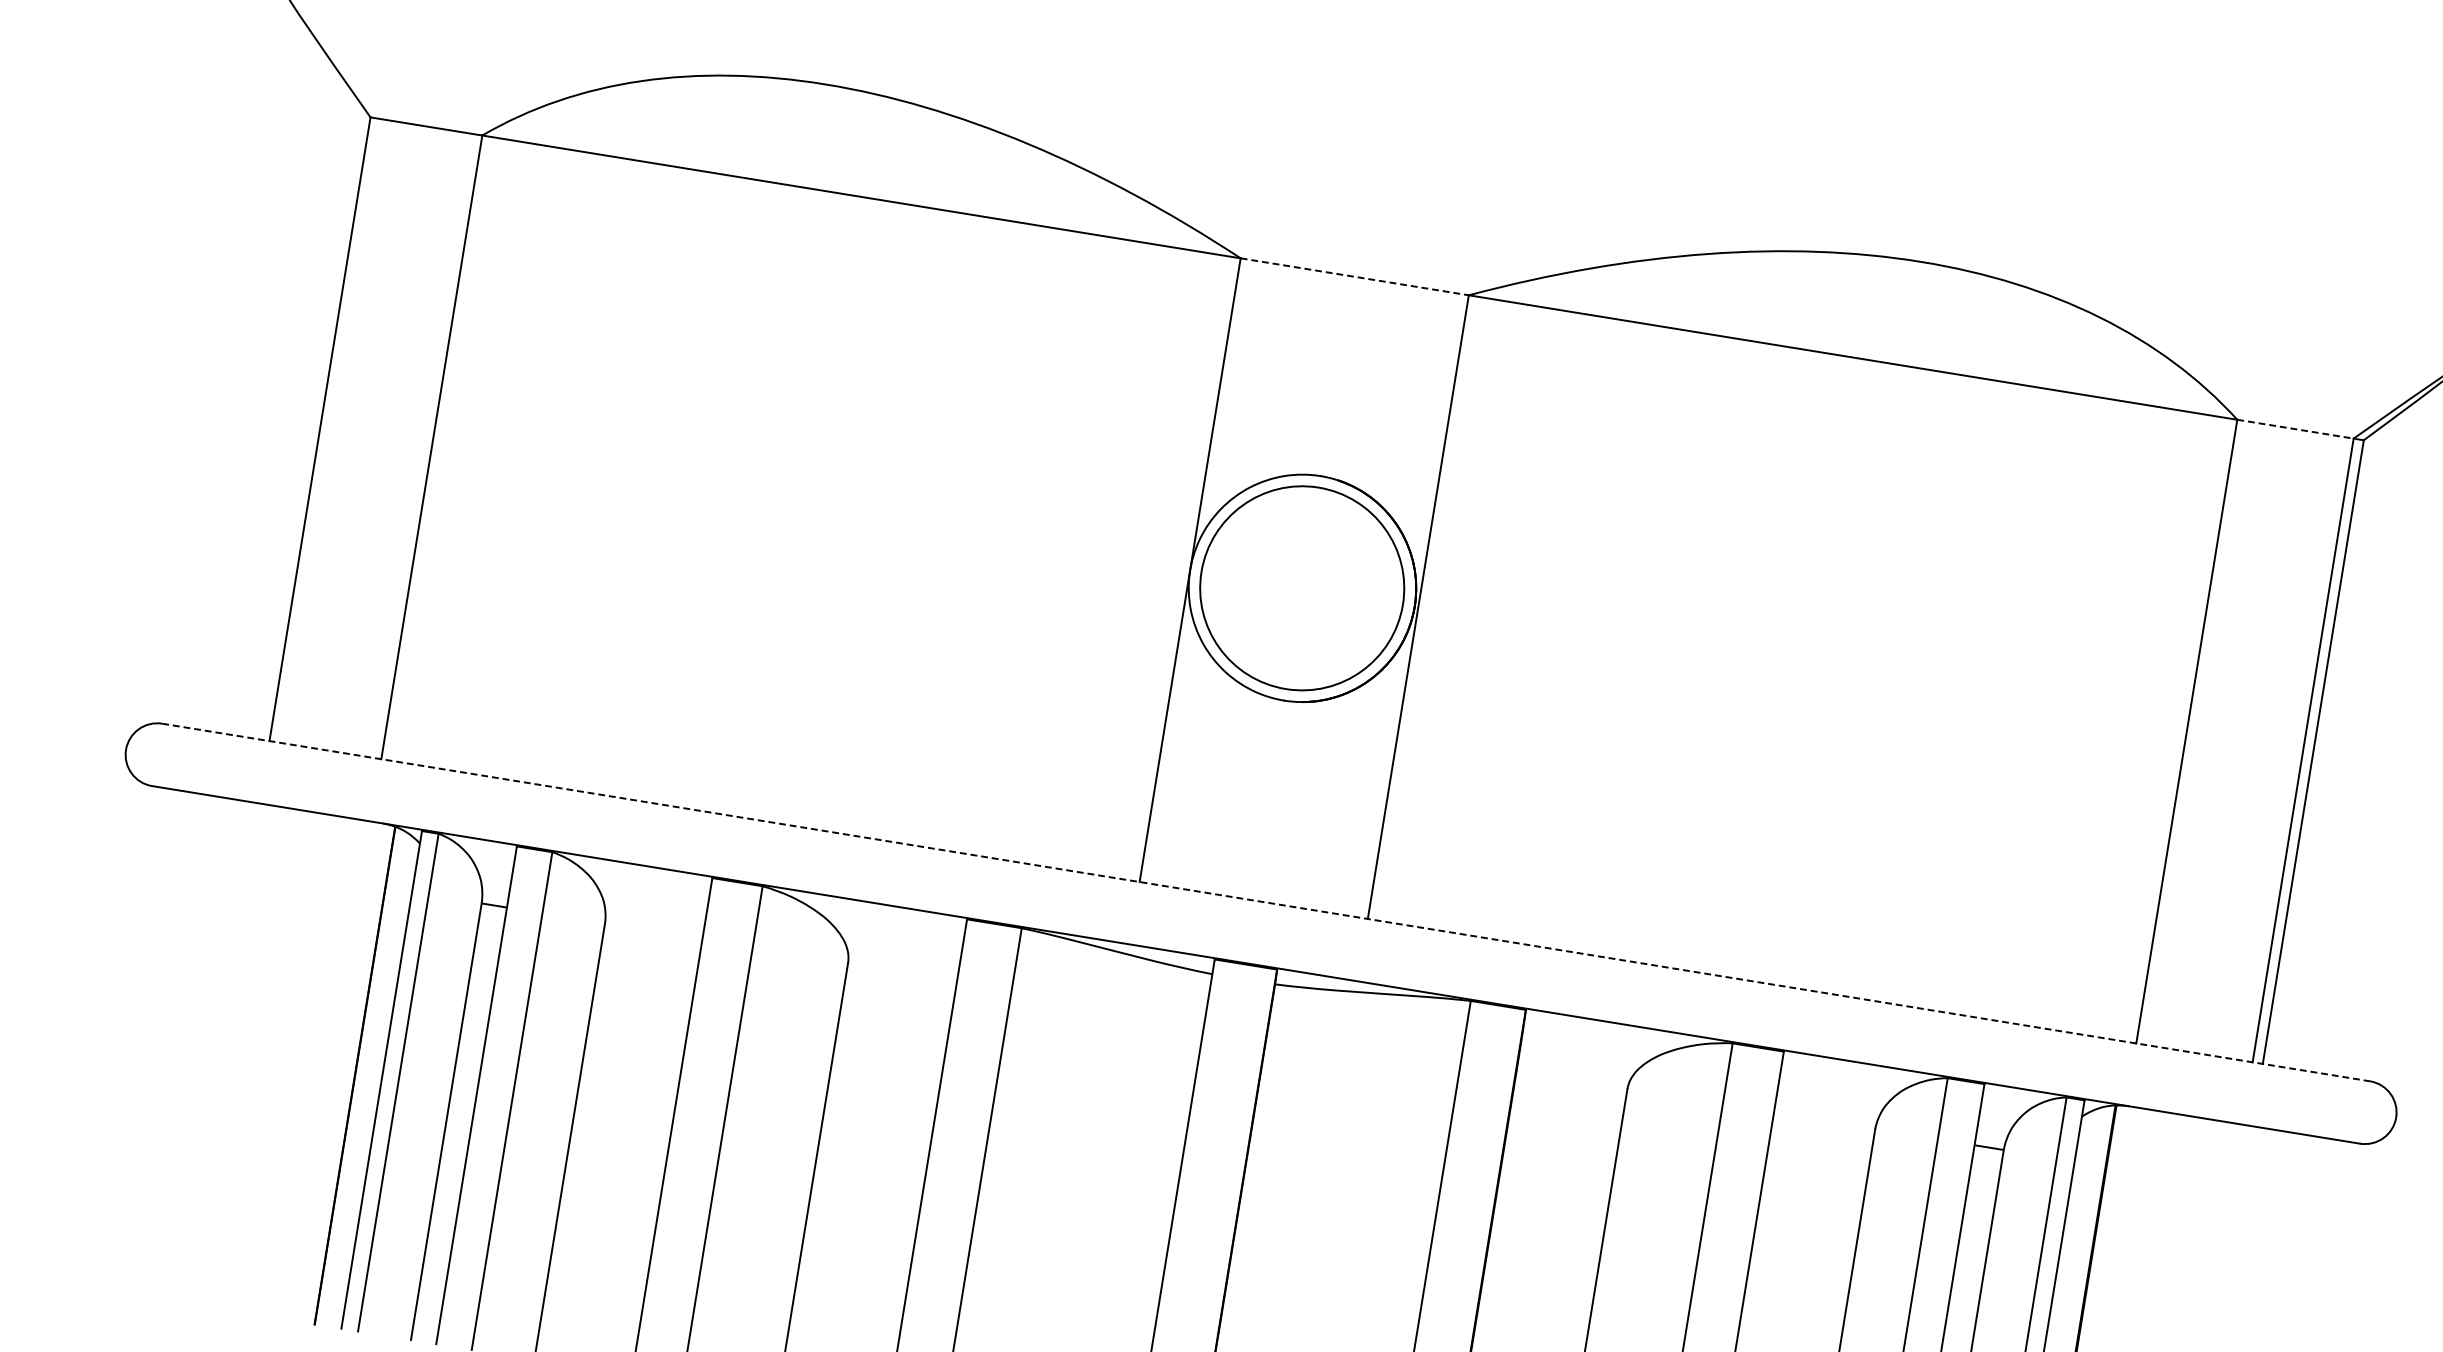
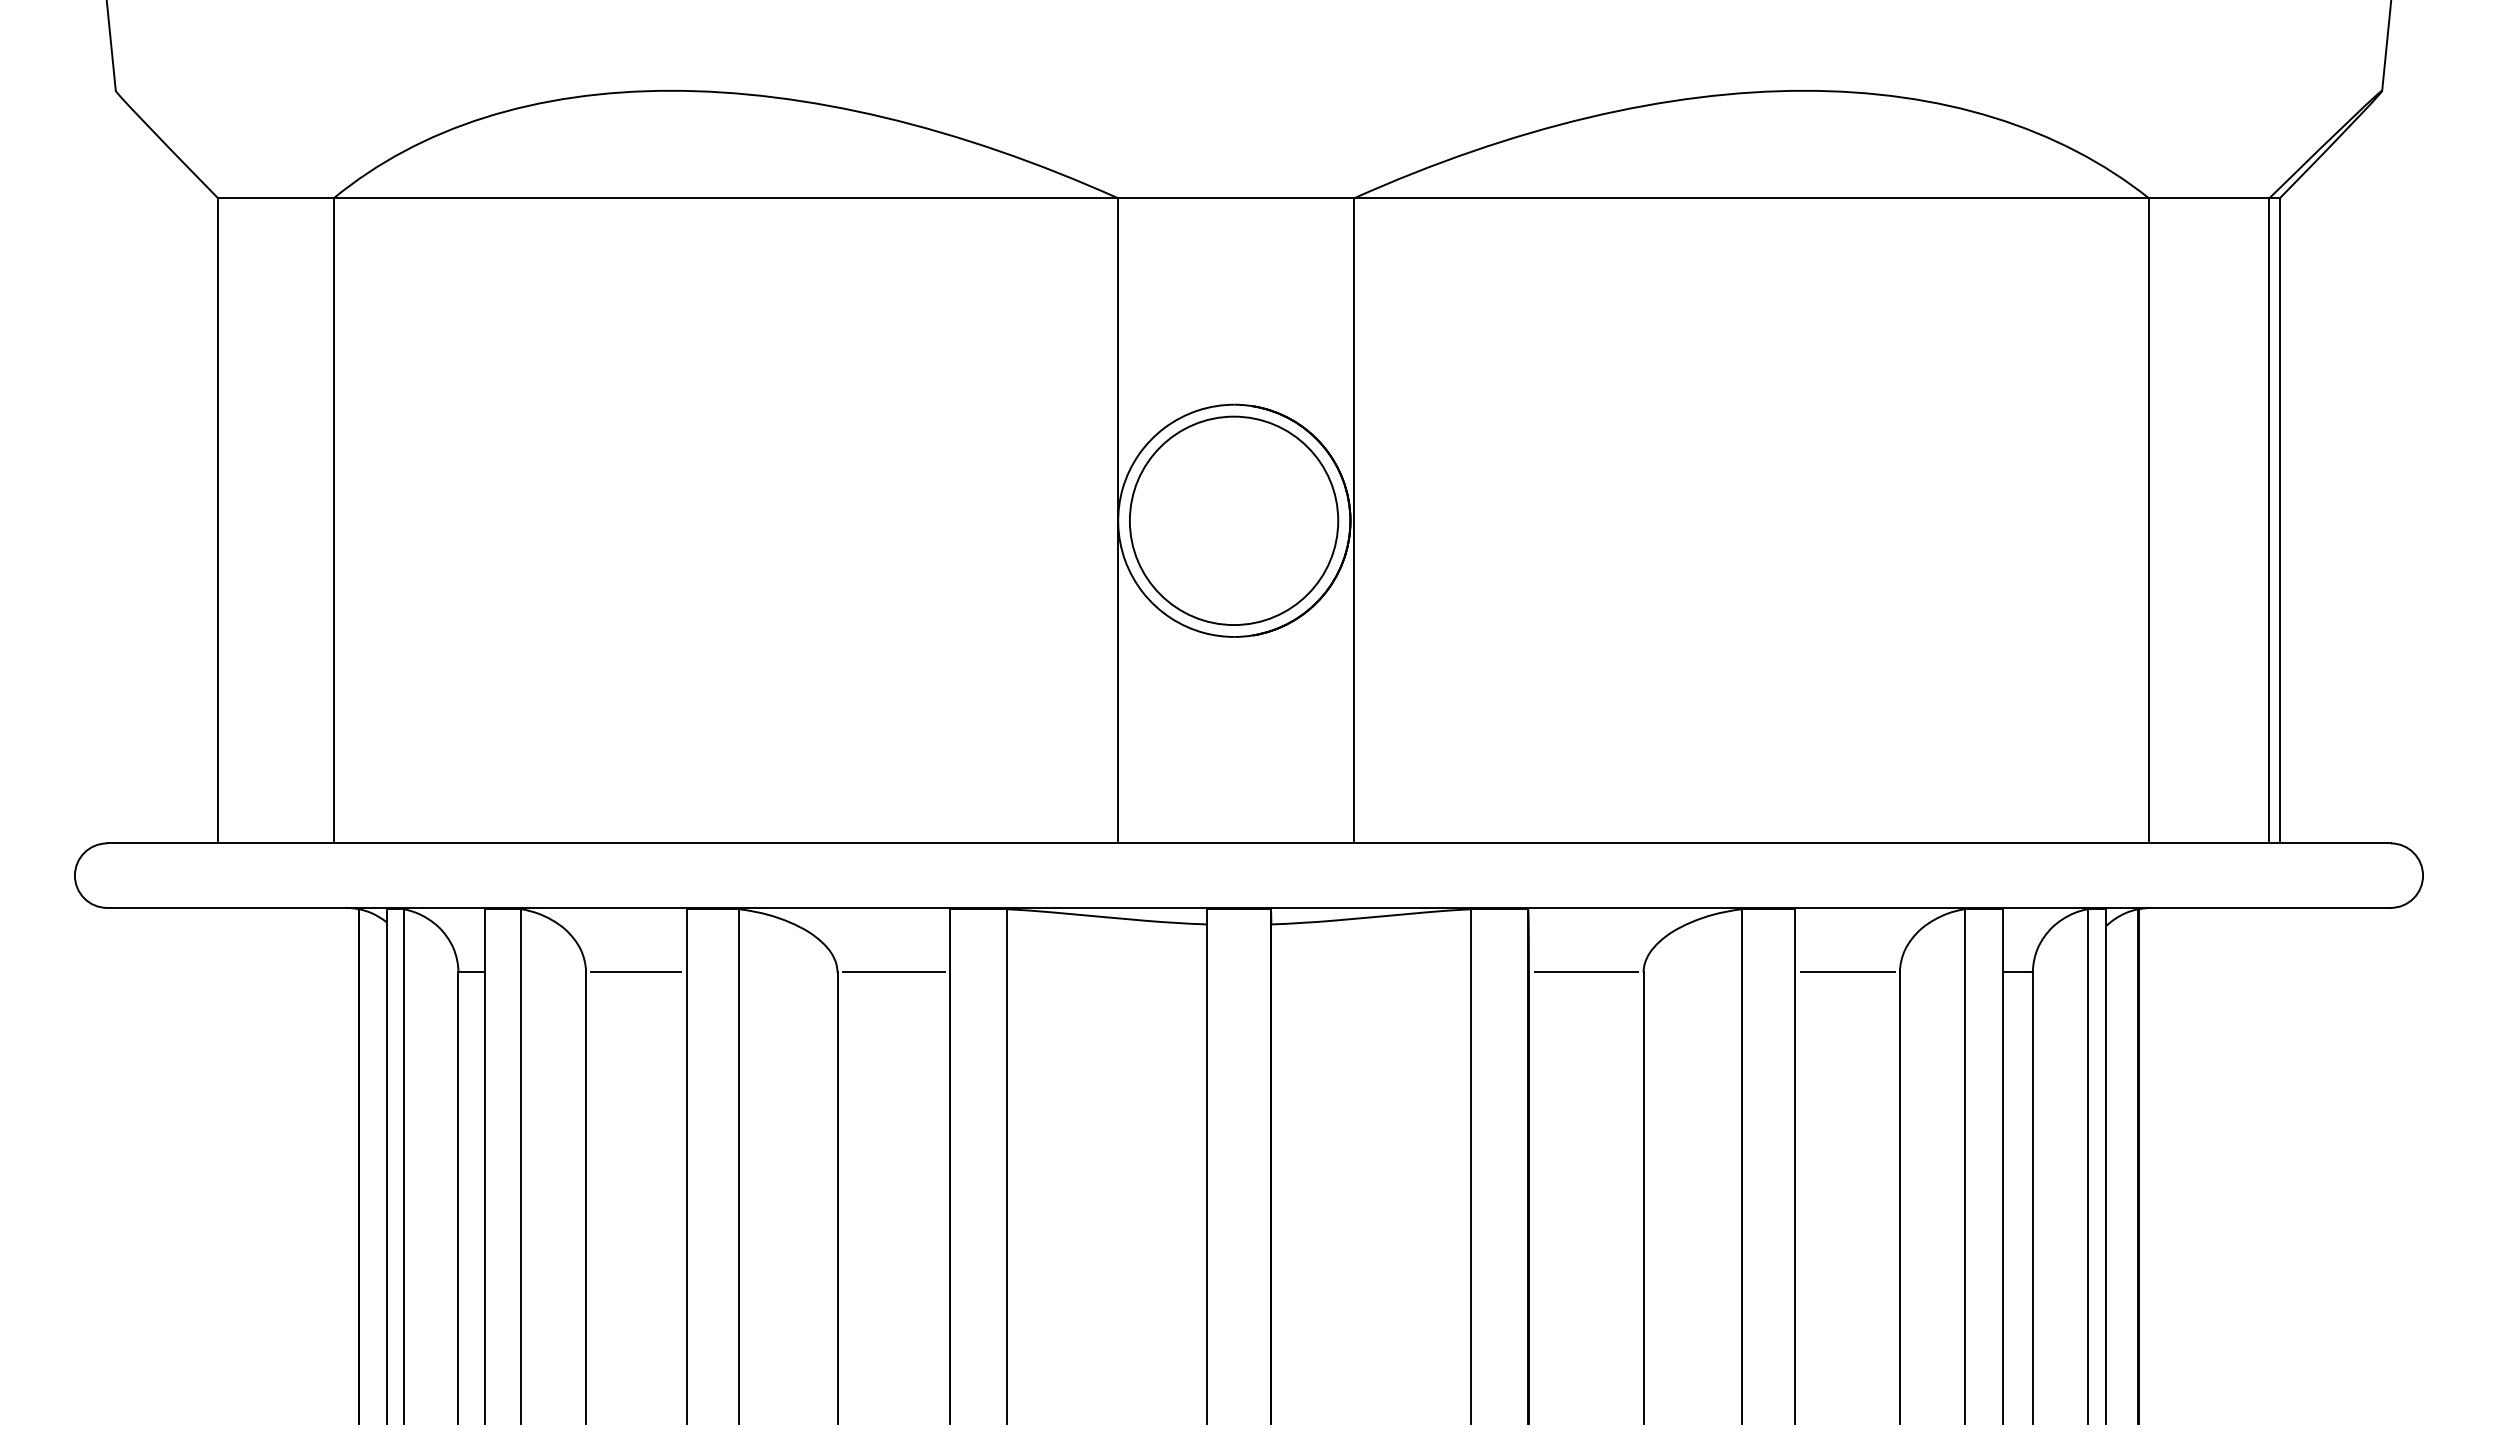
line: (1355, 277) -> (1236, 198), dashed -> solid
line: (2295, 429) -> (2209, 198), dashed -> solid
line: (1265, 902) -> (1248, 843), dashed -> solid
line: (652, 931) -> (635, 972), added
line: (902, 971) -> (893, 972), added
line: (1572, 1080) -> (1586, 972), added
line: (1824, 1121) -> (1847, 972), added

